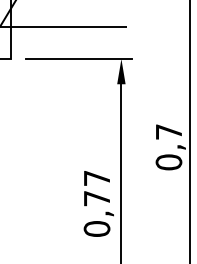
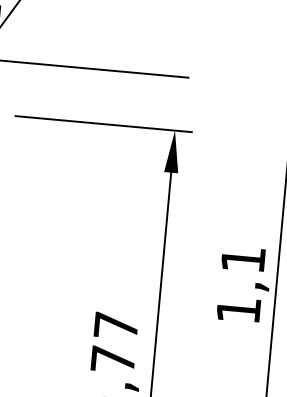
text: (168, 147) -> (240, 285), 0,7 -> 1,1

